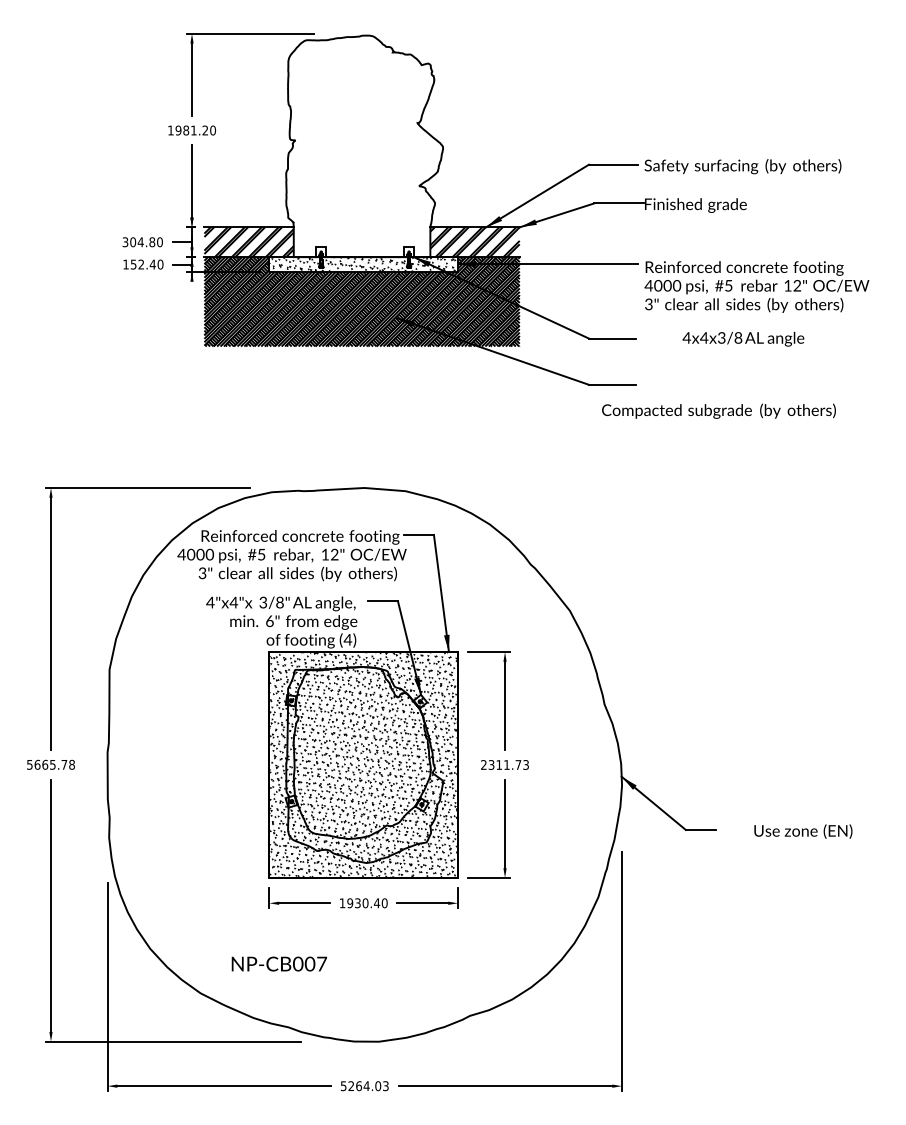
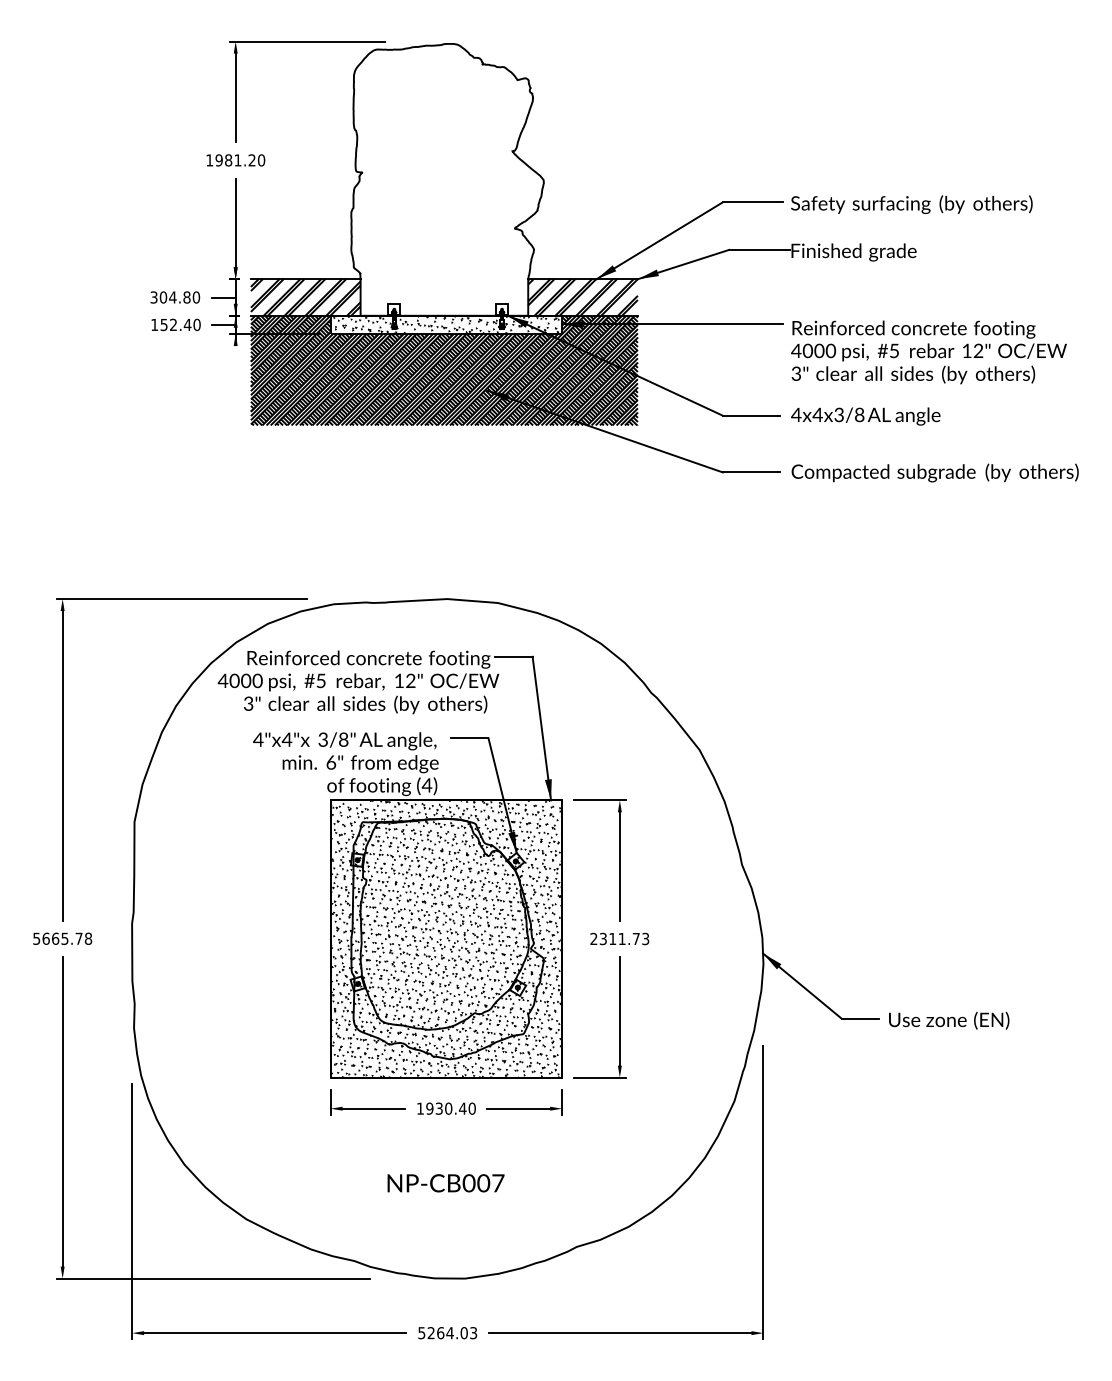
text: (743, 338) -> (865, 415), moved
text: (718, 410) -> (934, 472), moved
text: (803, 831) -> (949, 1020), moved
text: (278, 963) -> (444, 1182), moved

